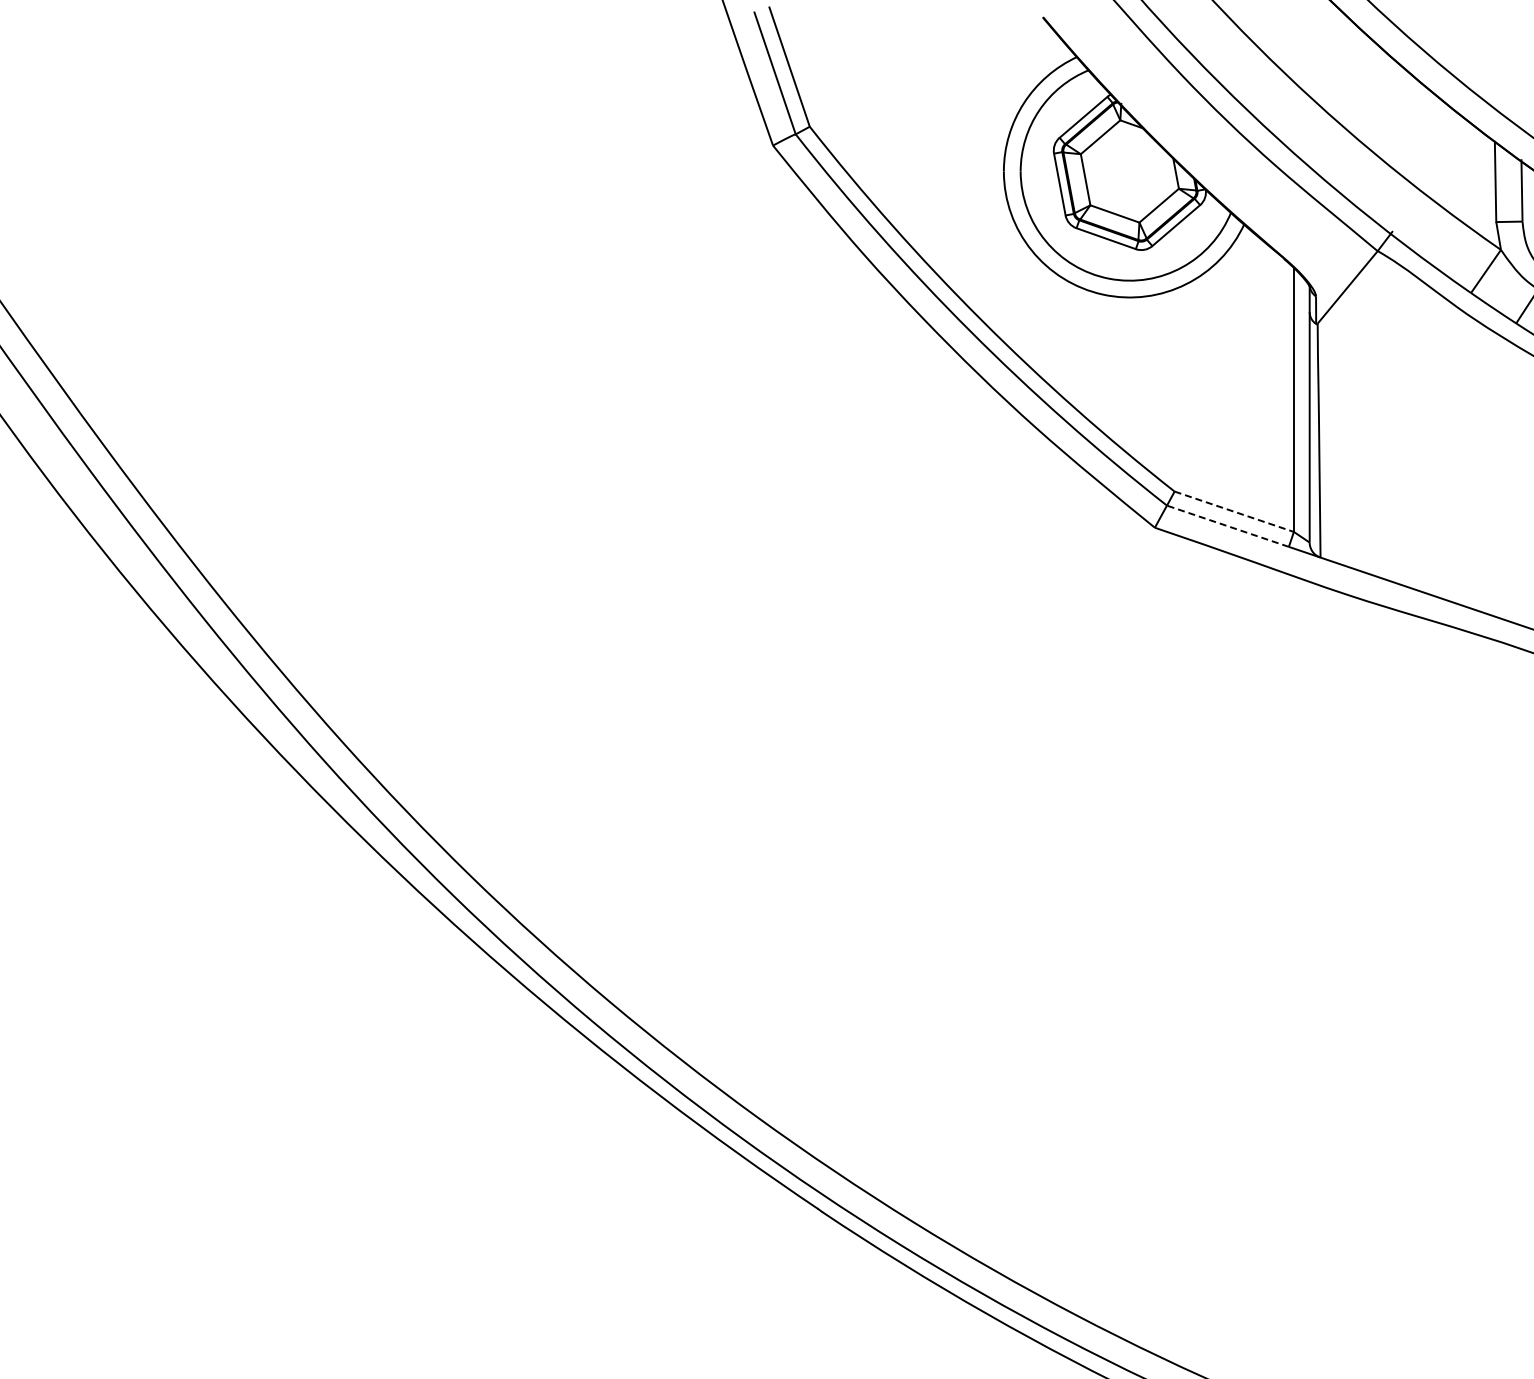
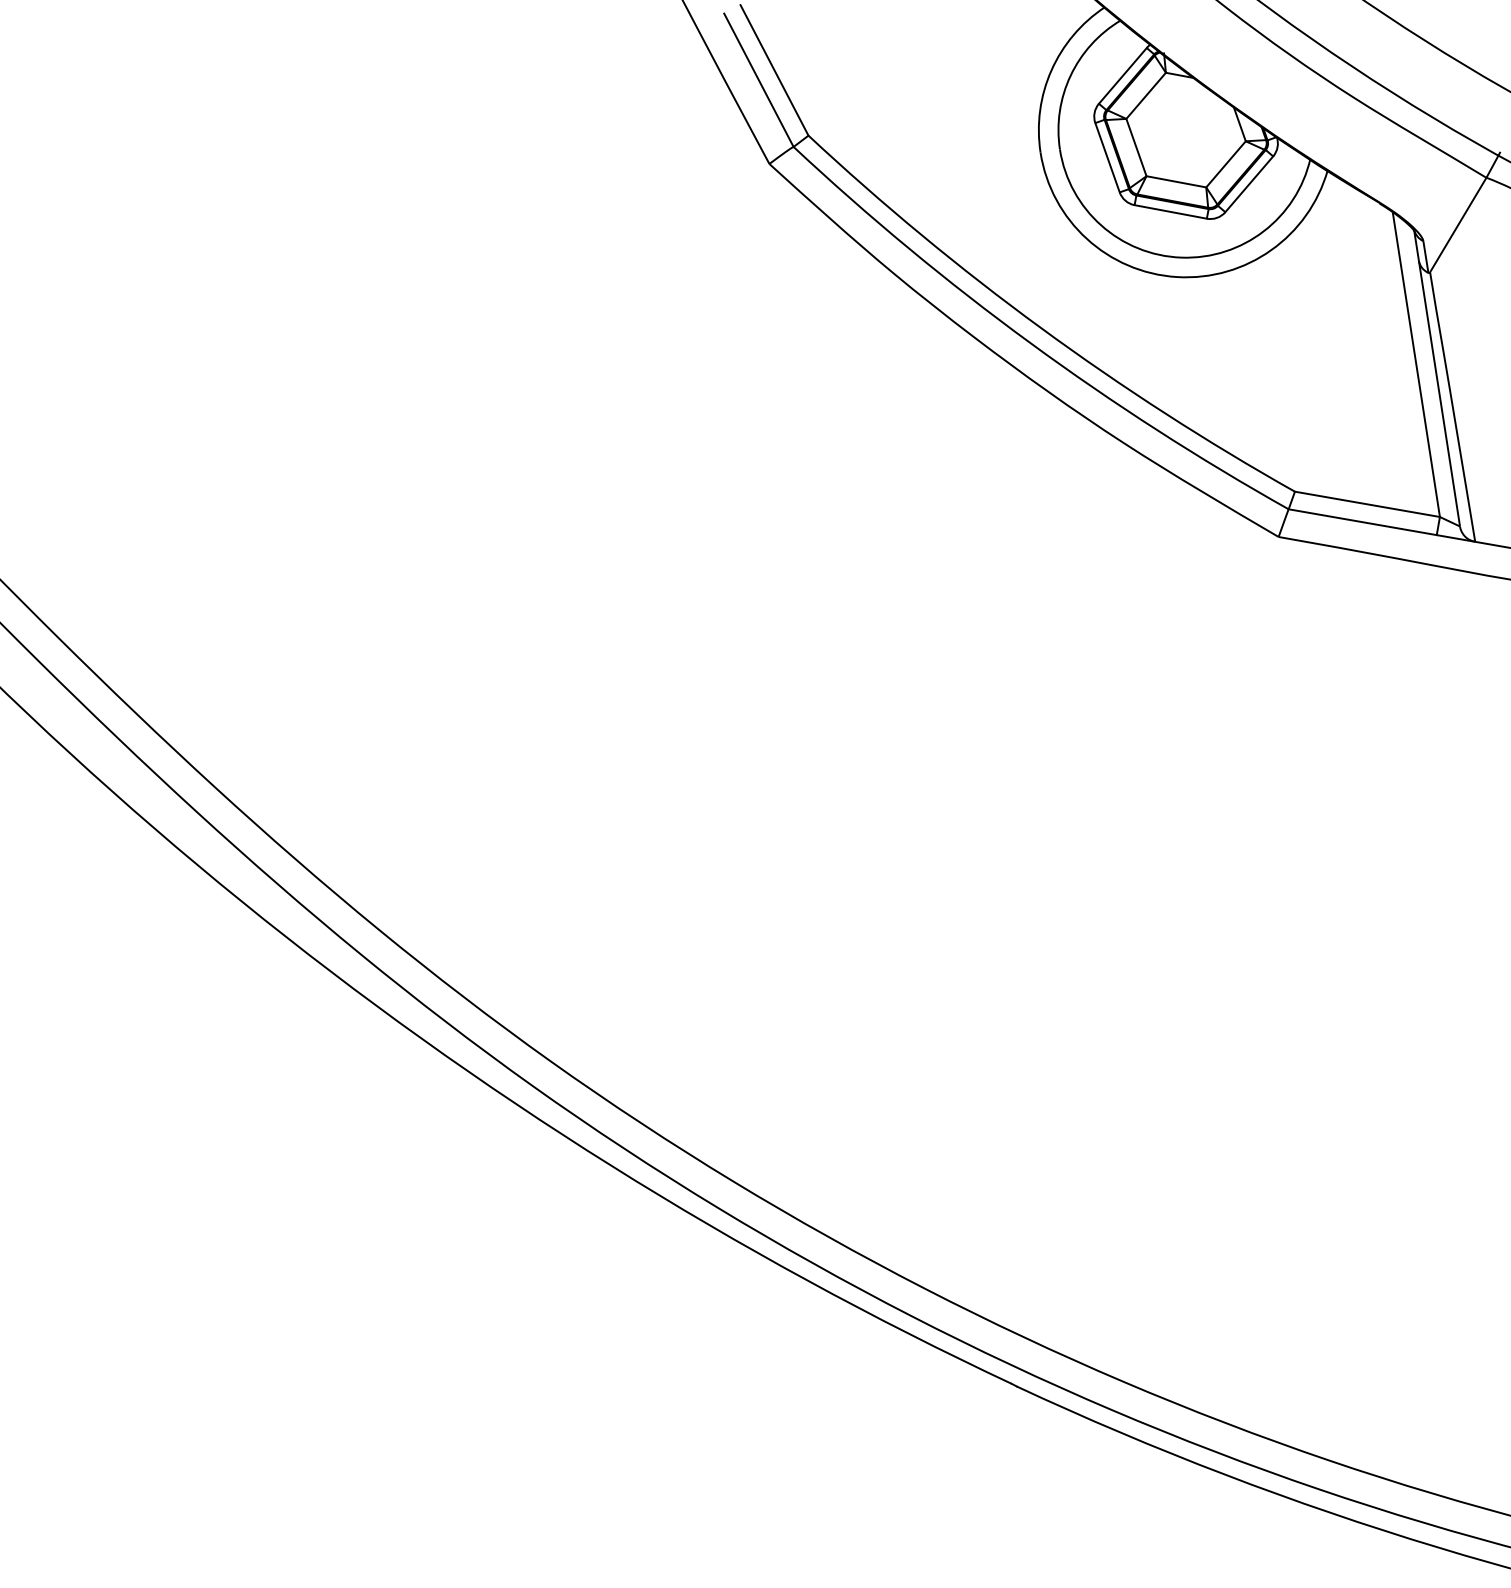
line: (1234, 511) -> (1367, 503), dashed -> solid
line: (1227, 526) -> (1362, 522), dashed -> solid

